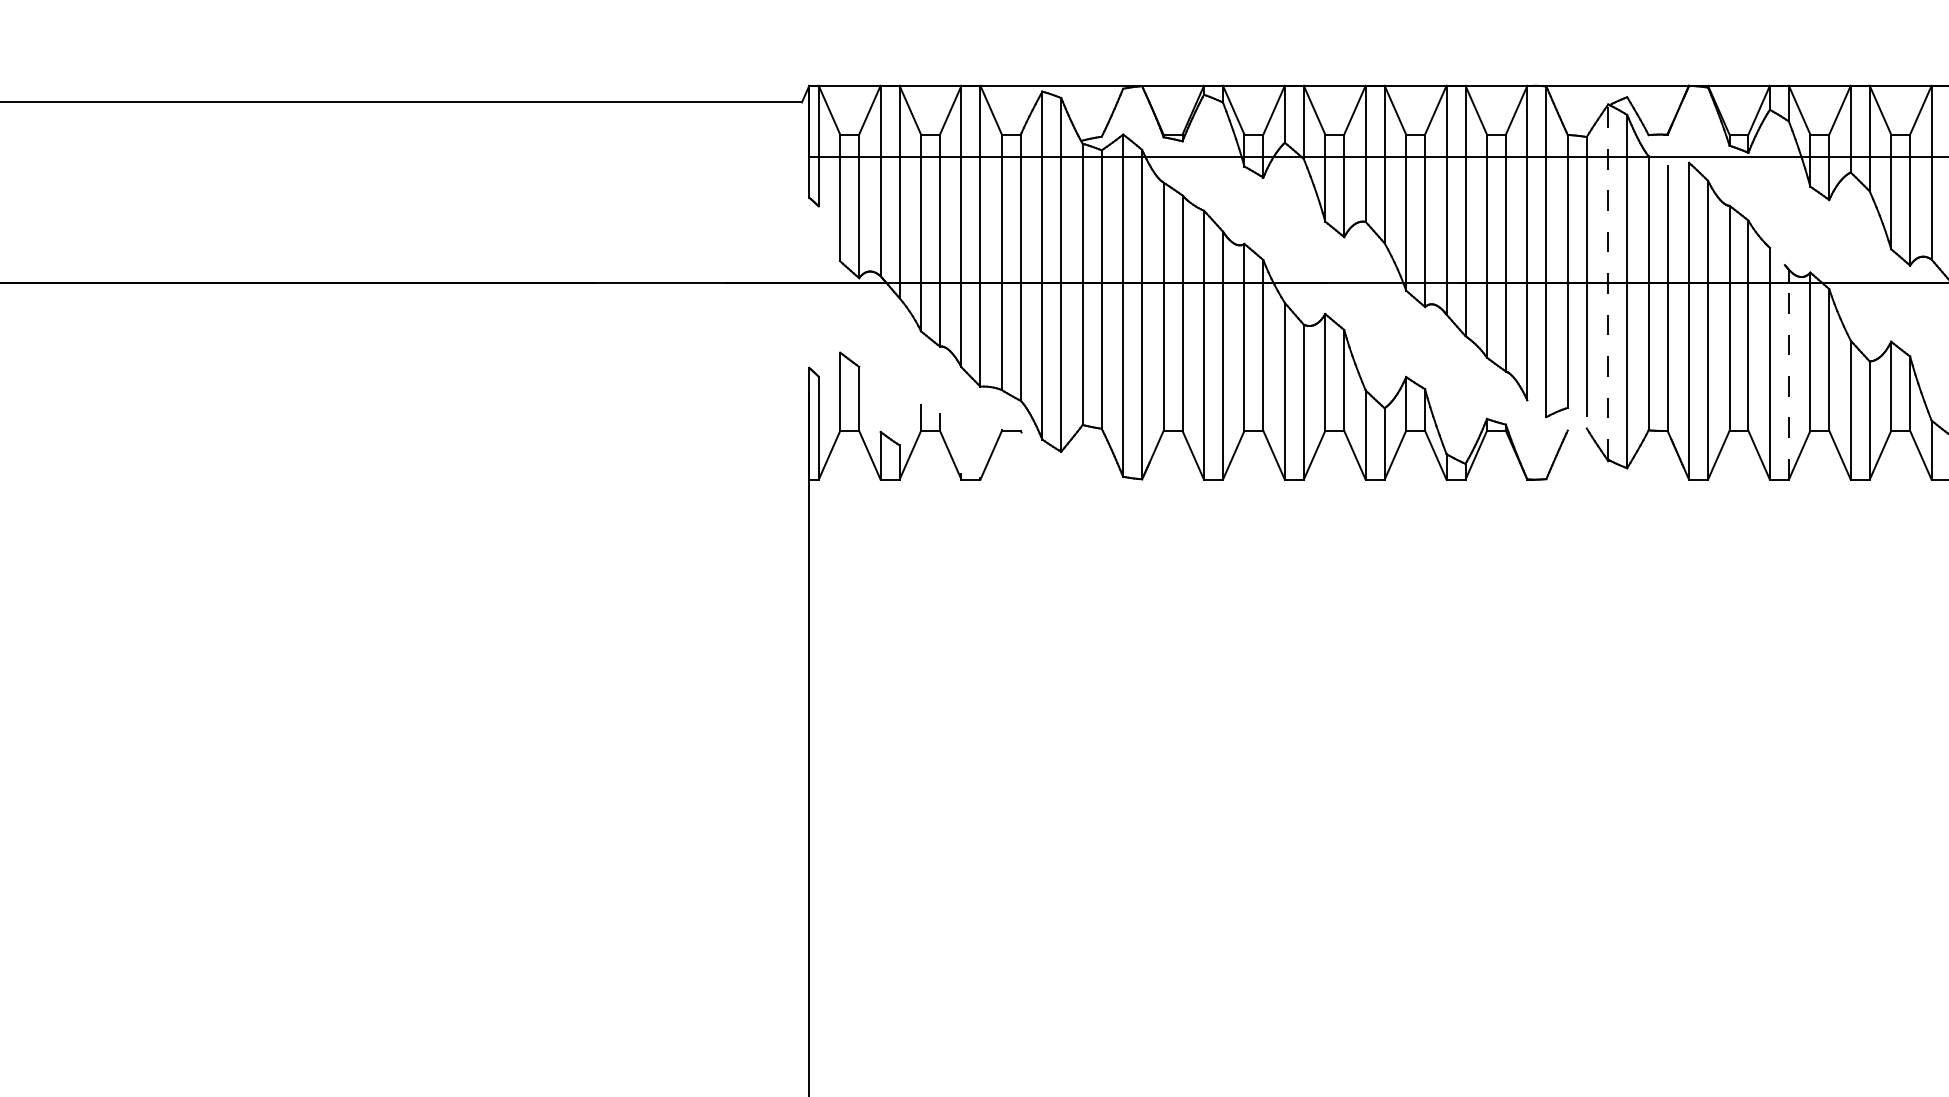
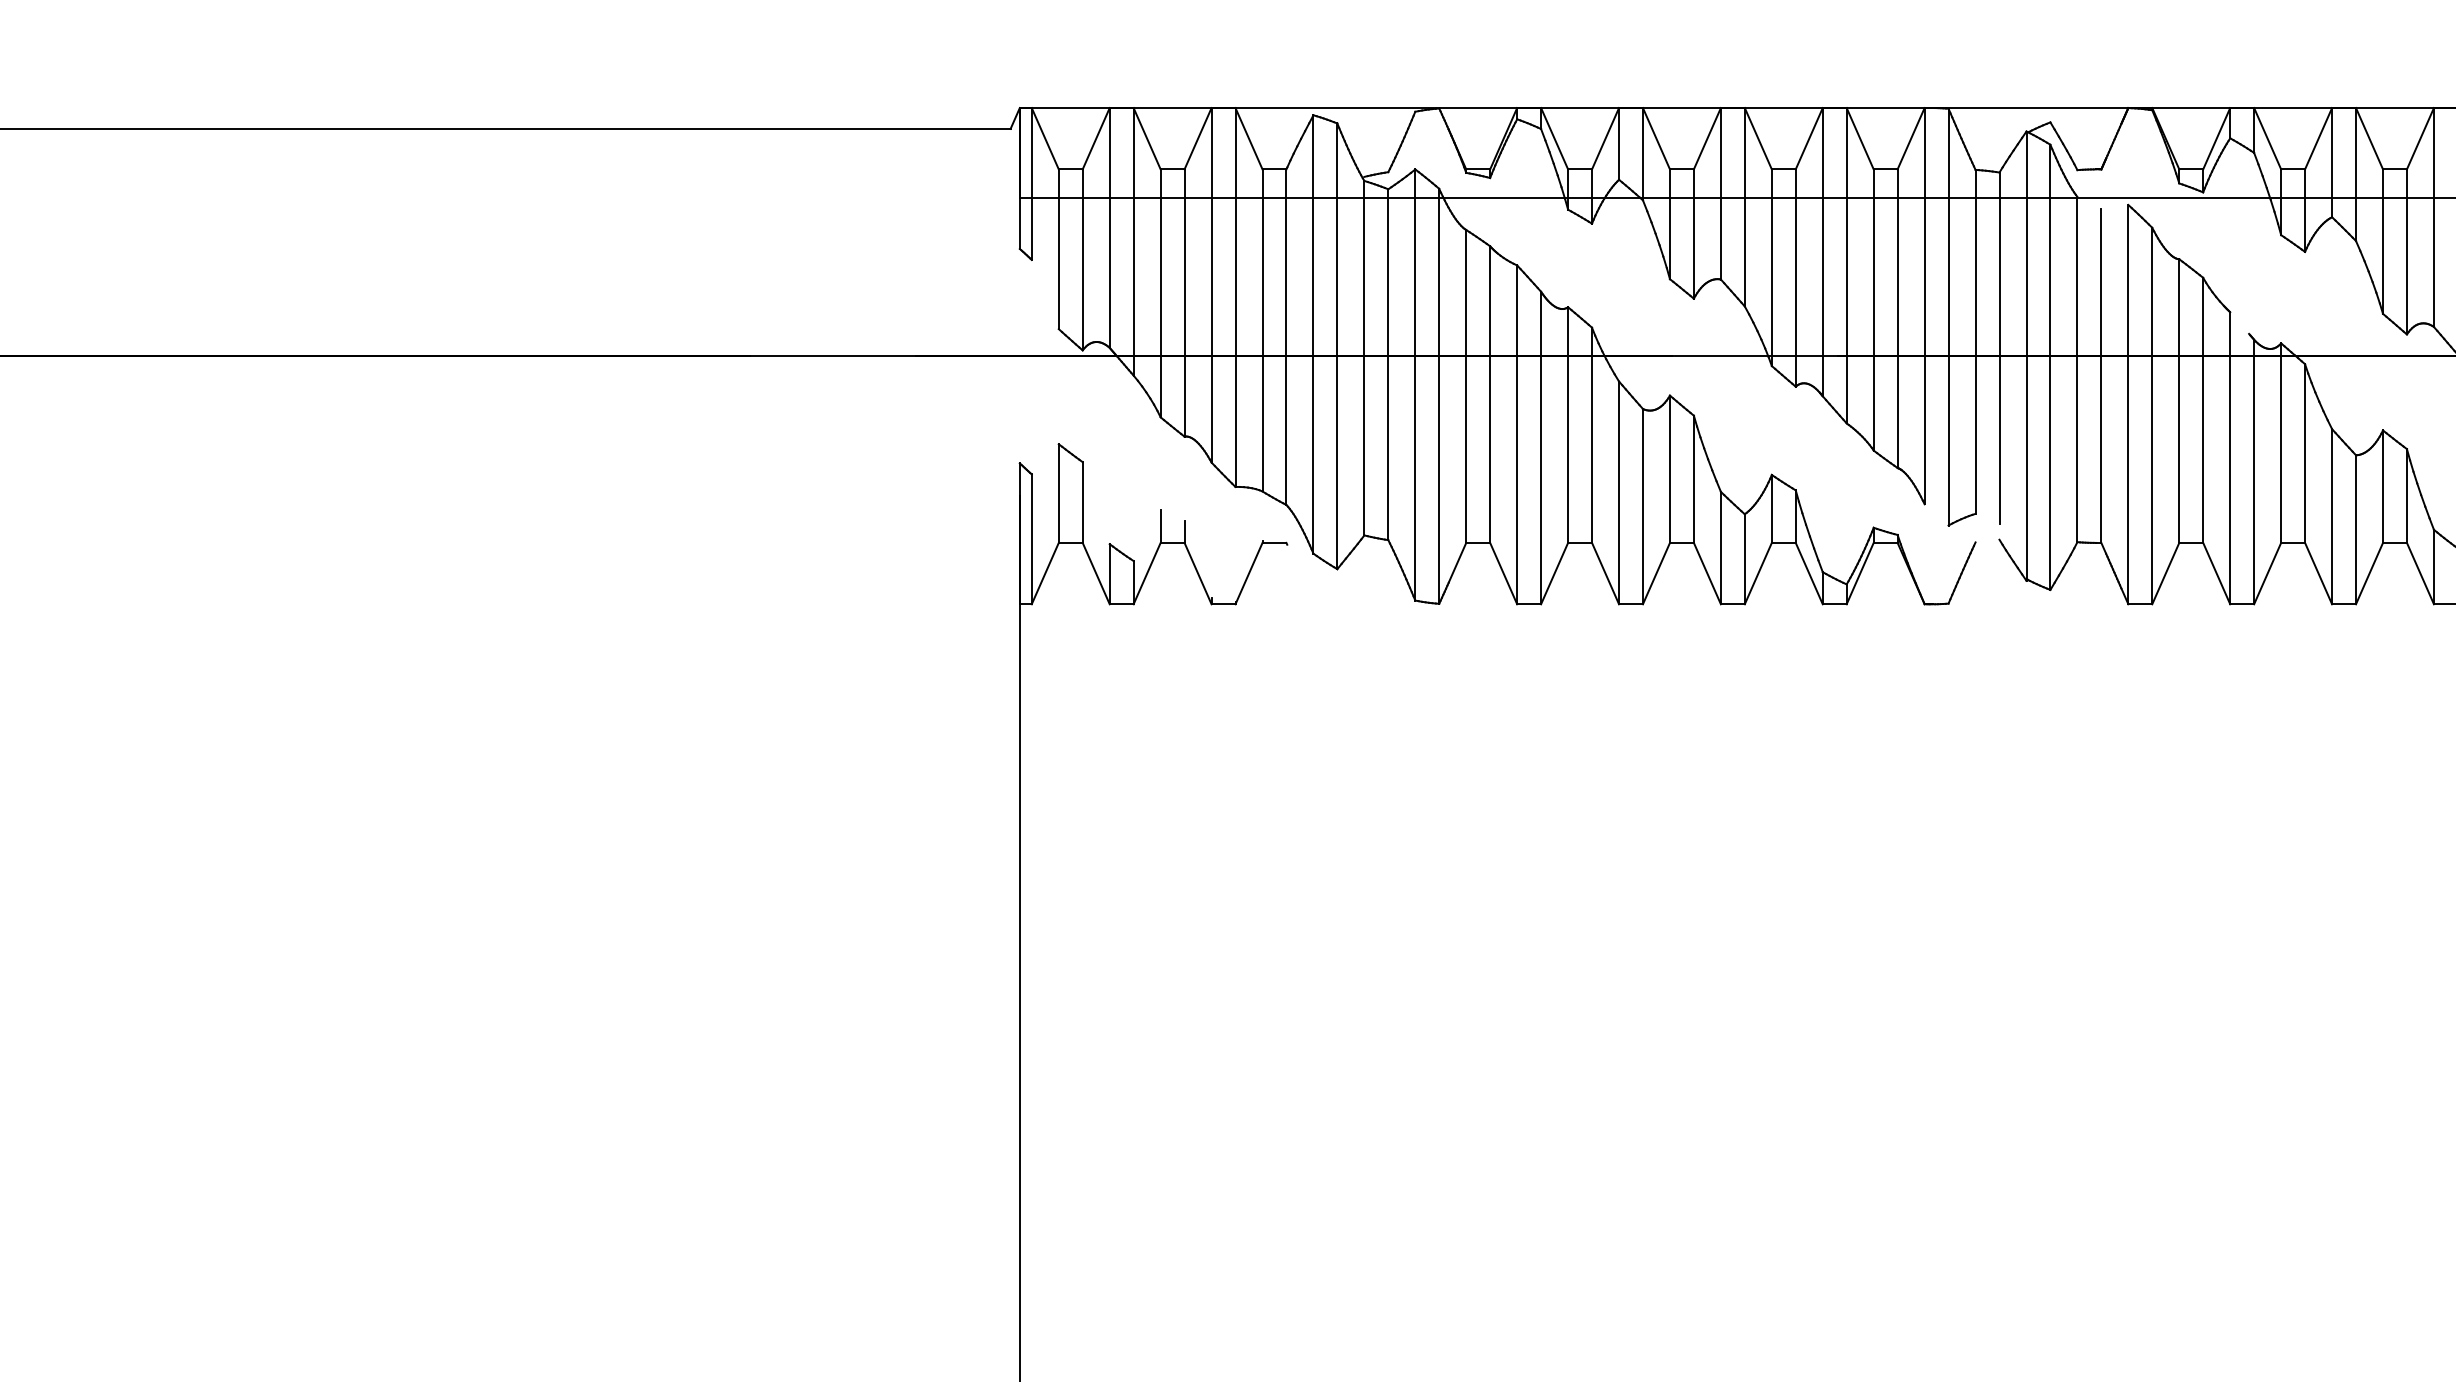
line: (1608, 282) -> (2026, 355), dashed -> solid
line: (1788, 380) -> (2253, 479), dashed -> solid

